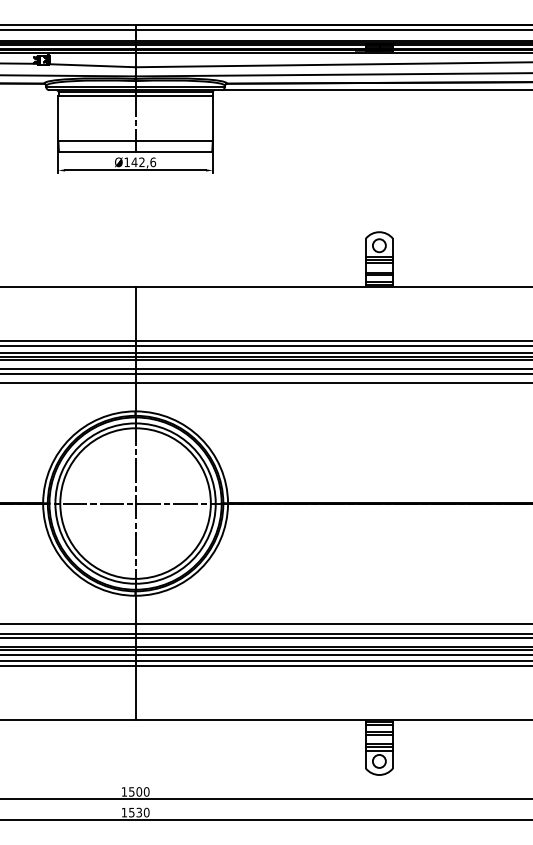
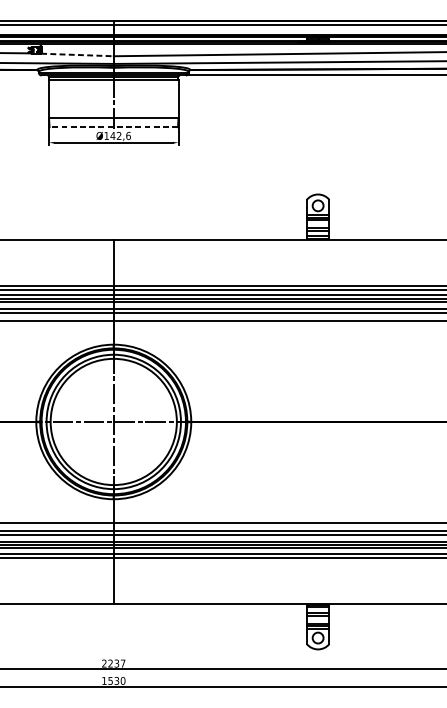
line: (92, 65) -> (77, 54), solid -> dashed
line: (135, 151) -> (113, 126), solid -> dashed
text: (135, 791) -> (113, 663), 1500 -> 2237

